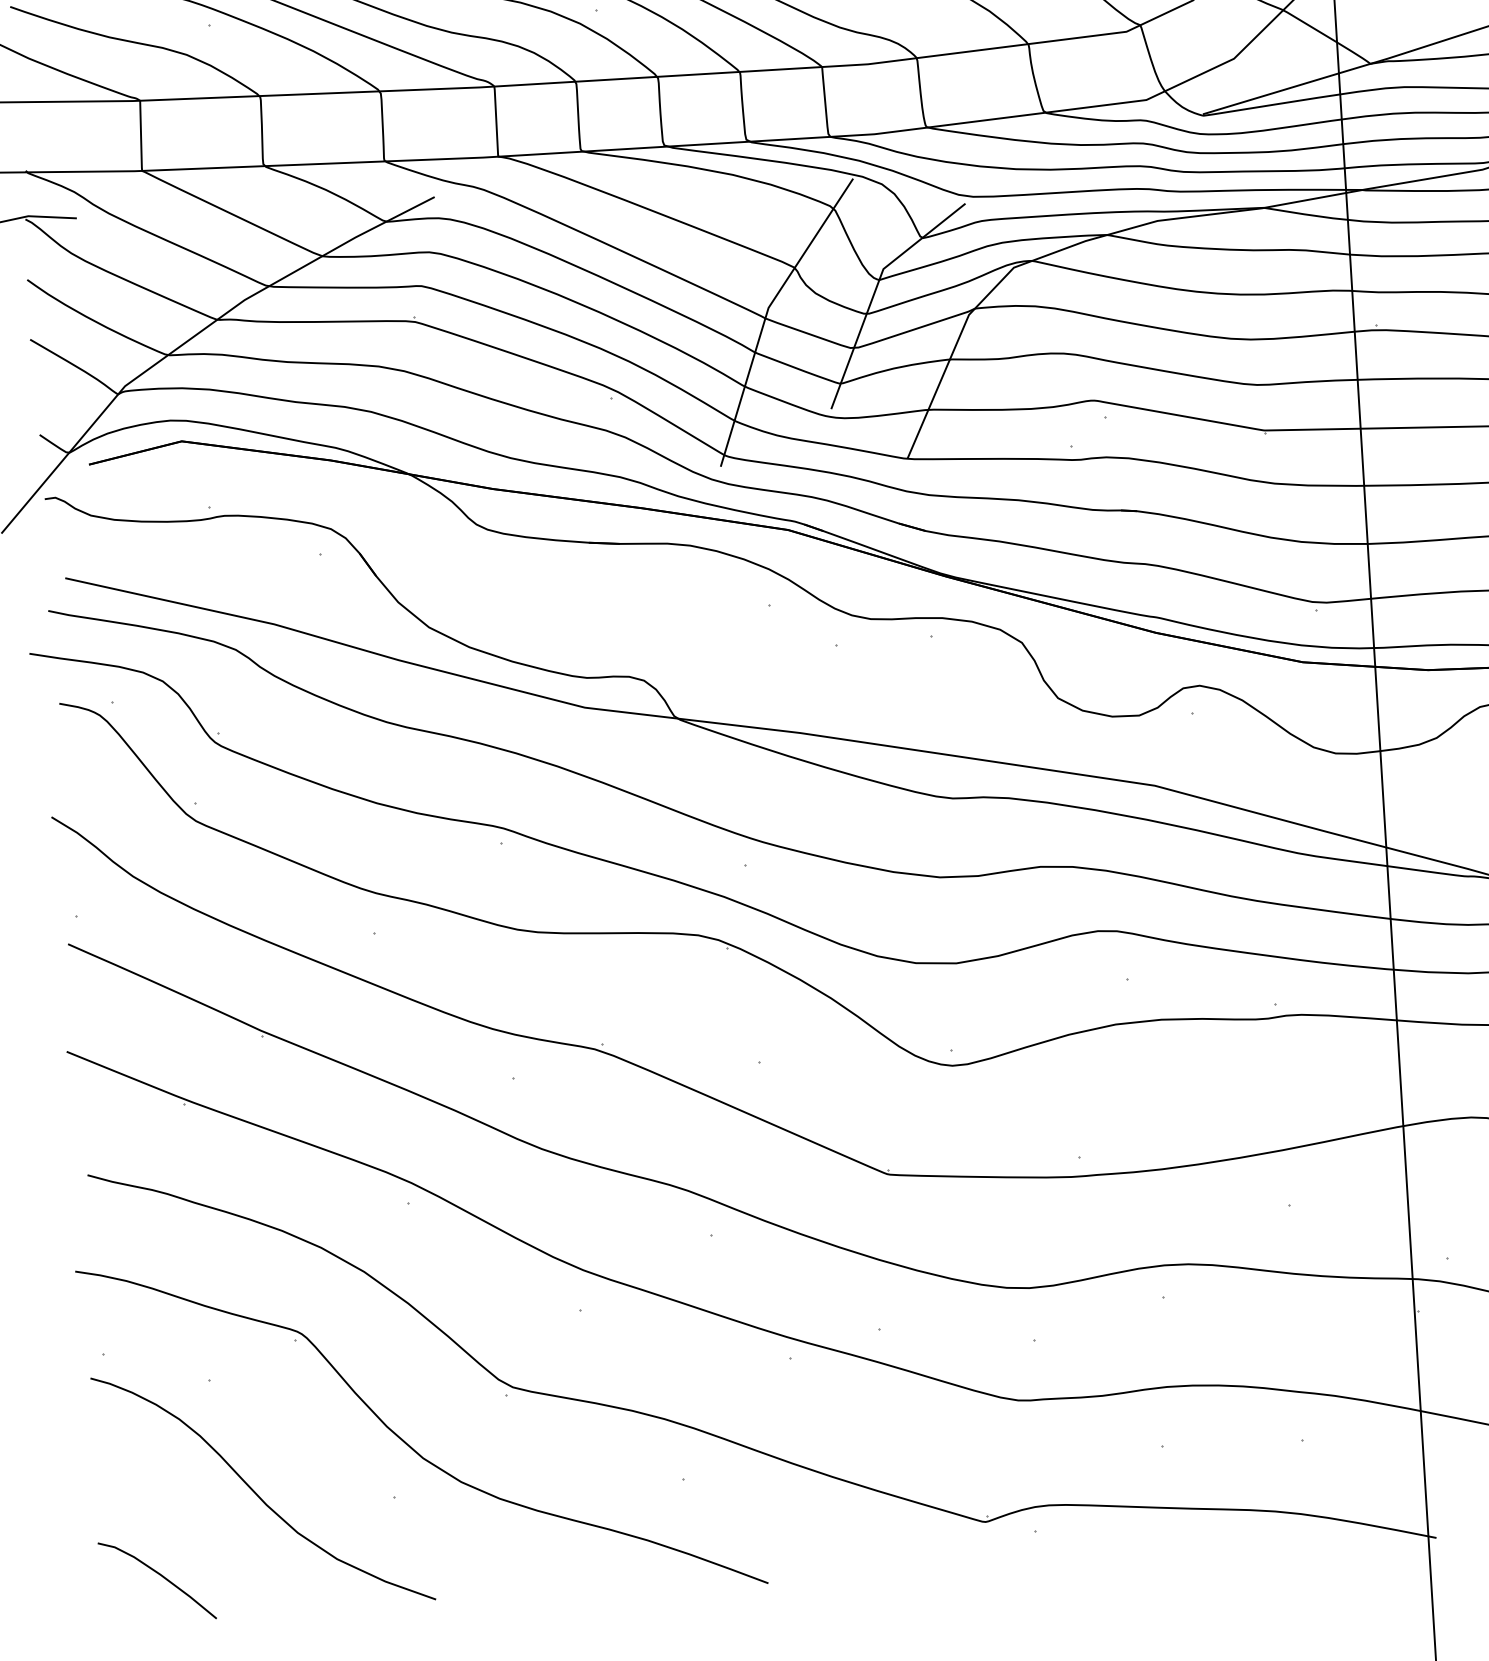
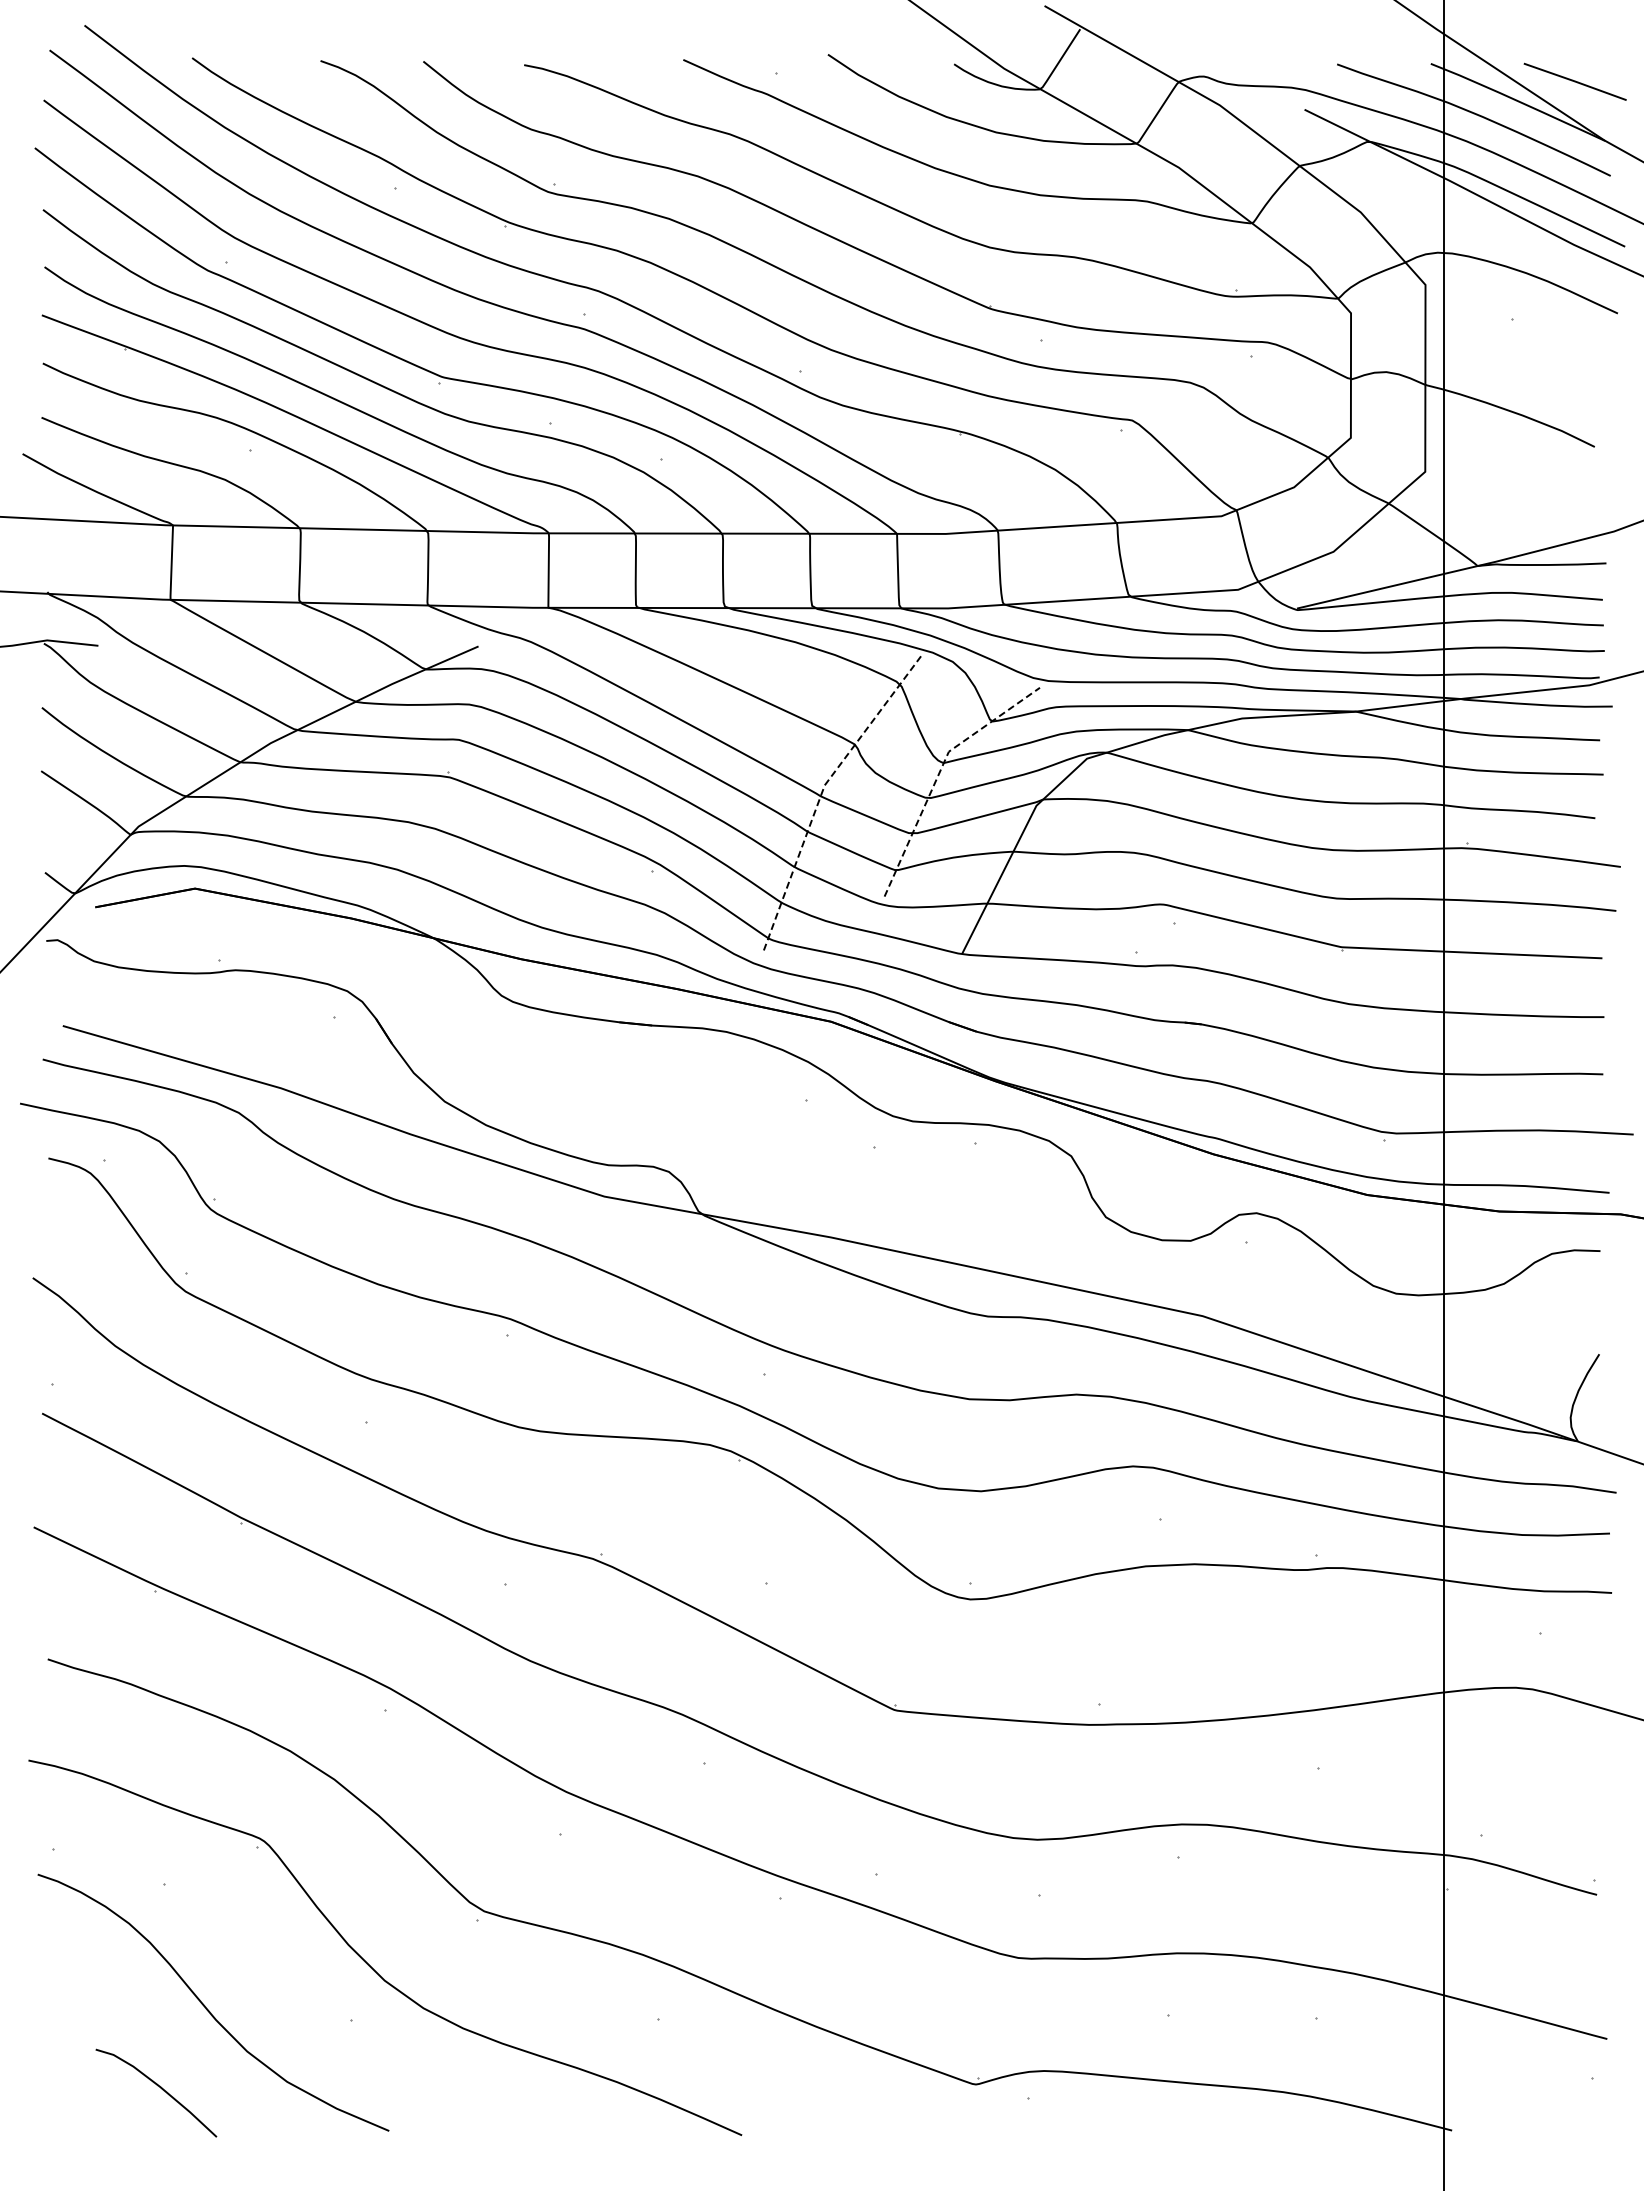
line: (875, 289) -> (939, 772), solid -> dashed
line: (767, 312) -> (823, 790), solid -> dashed
curve: (160, 1576) -> (160, 2088), moved

